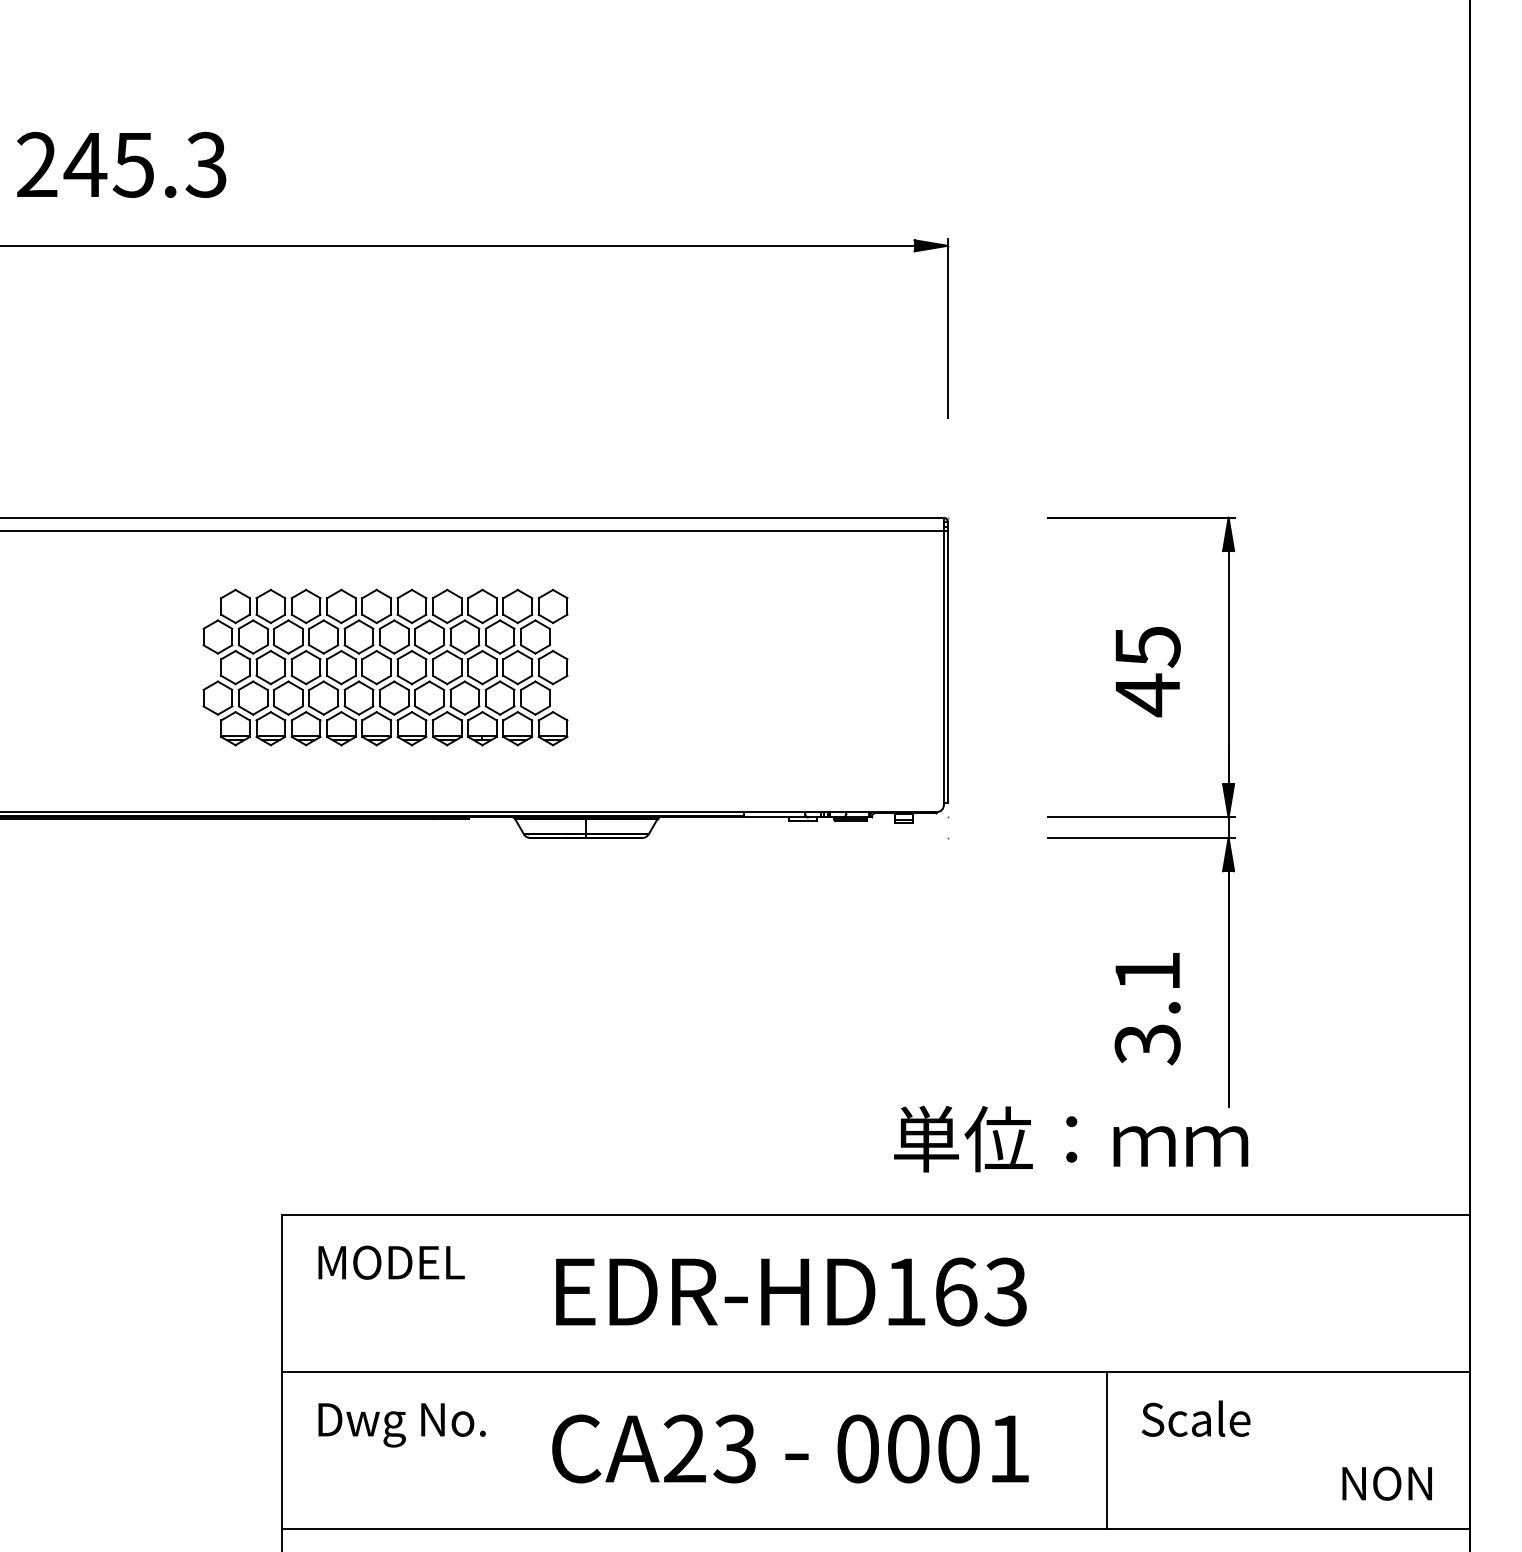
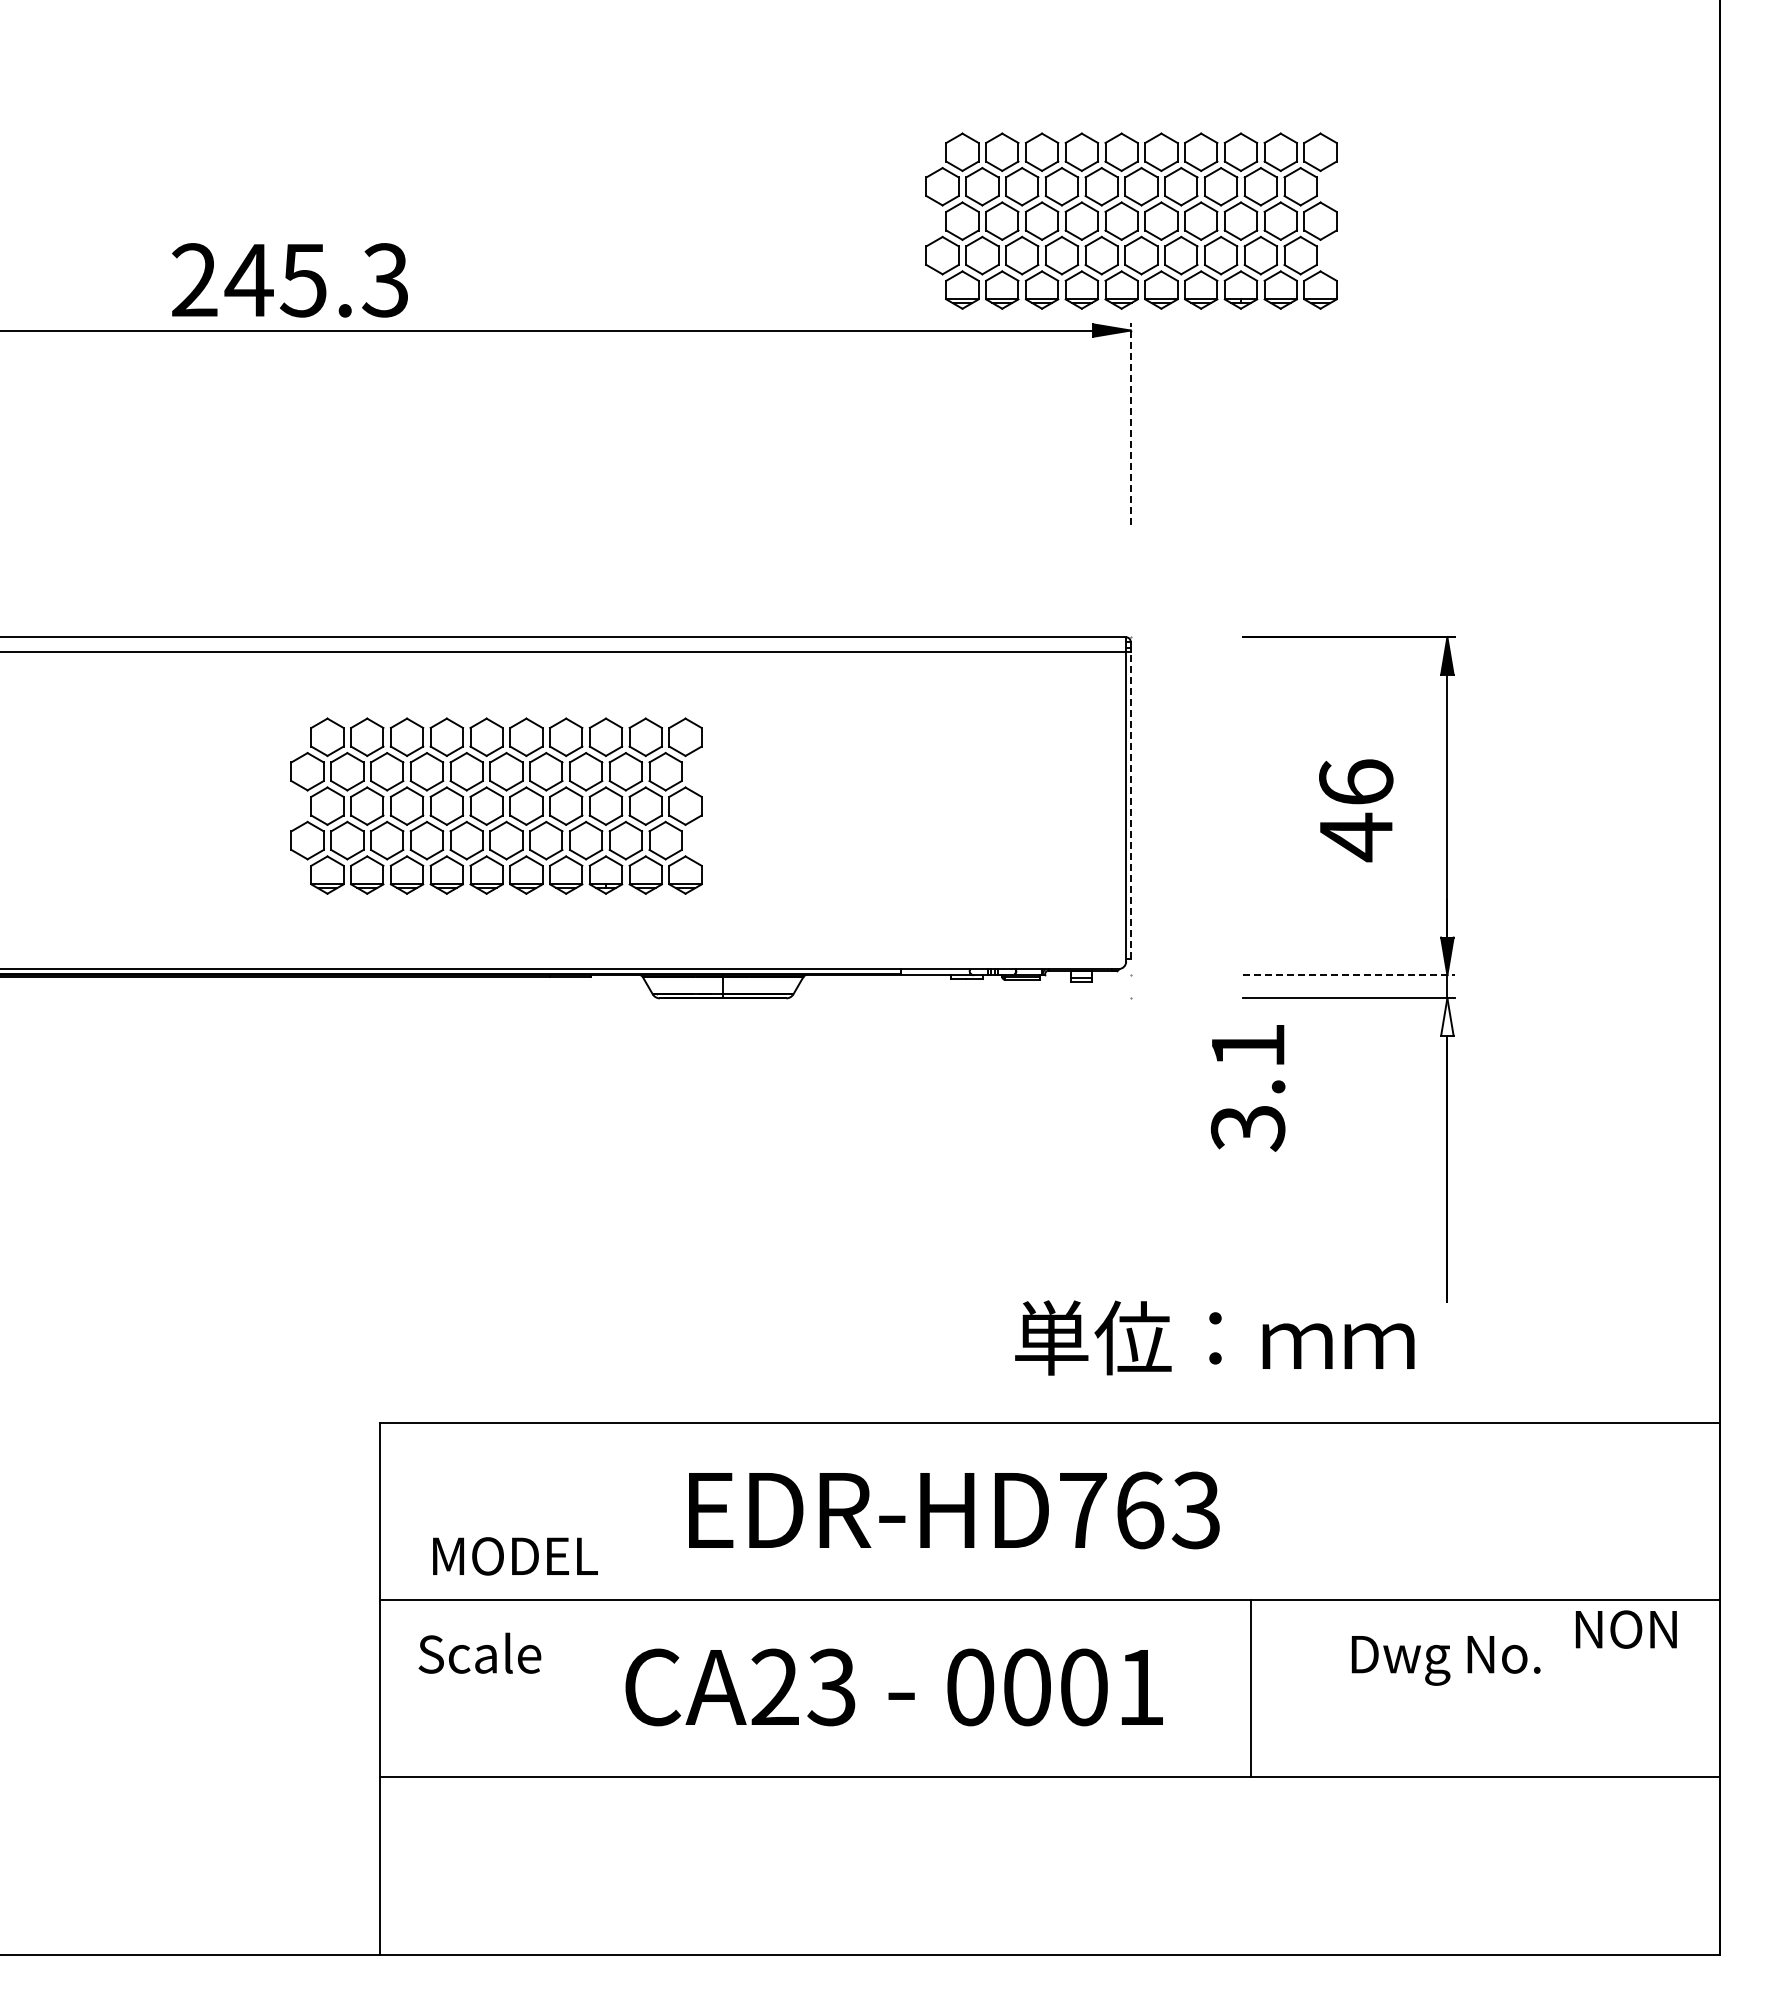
part: (948, 148) -> (1131, 220), added
text: (121, 165) -> (289, 280), moved
line: (947, 328) -> (1130, 423), solid -> dashed
text: (1148, 646) -> (1356, 782), 45 -> 46
line: (947, 666) -> (1130, 804), solid -> dashed
line: (1141, 817) -> (1349, 975), solid -> dashed
fill: (1228, 854) -> (1447, 1016), removed
text: (1147, 1009) -> (1247, 1088), moved
text: (1070, 1138) -> (1214, 1337), moved
text: (391, 1262) -> (515, 1556), moved
text: (905, 1292) -> (1083, 1510), EDR-HD163 -> EDR-HD763
text: (400, 1423) -> (513, 1658), Dwg No. -> Scale
text: (1226, 1423) -> (1444, 1658), Scale -> Dwg No.
text: (789, 1449) -> (893, 1687), moved
line: (1107, 1449) -> (1250, 1688), moved
text: (1386, 1483) -> (1625, 1629), moved

